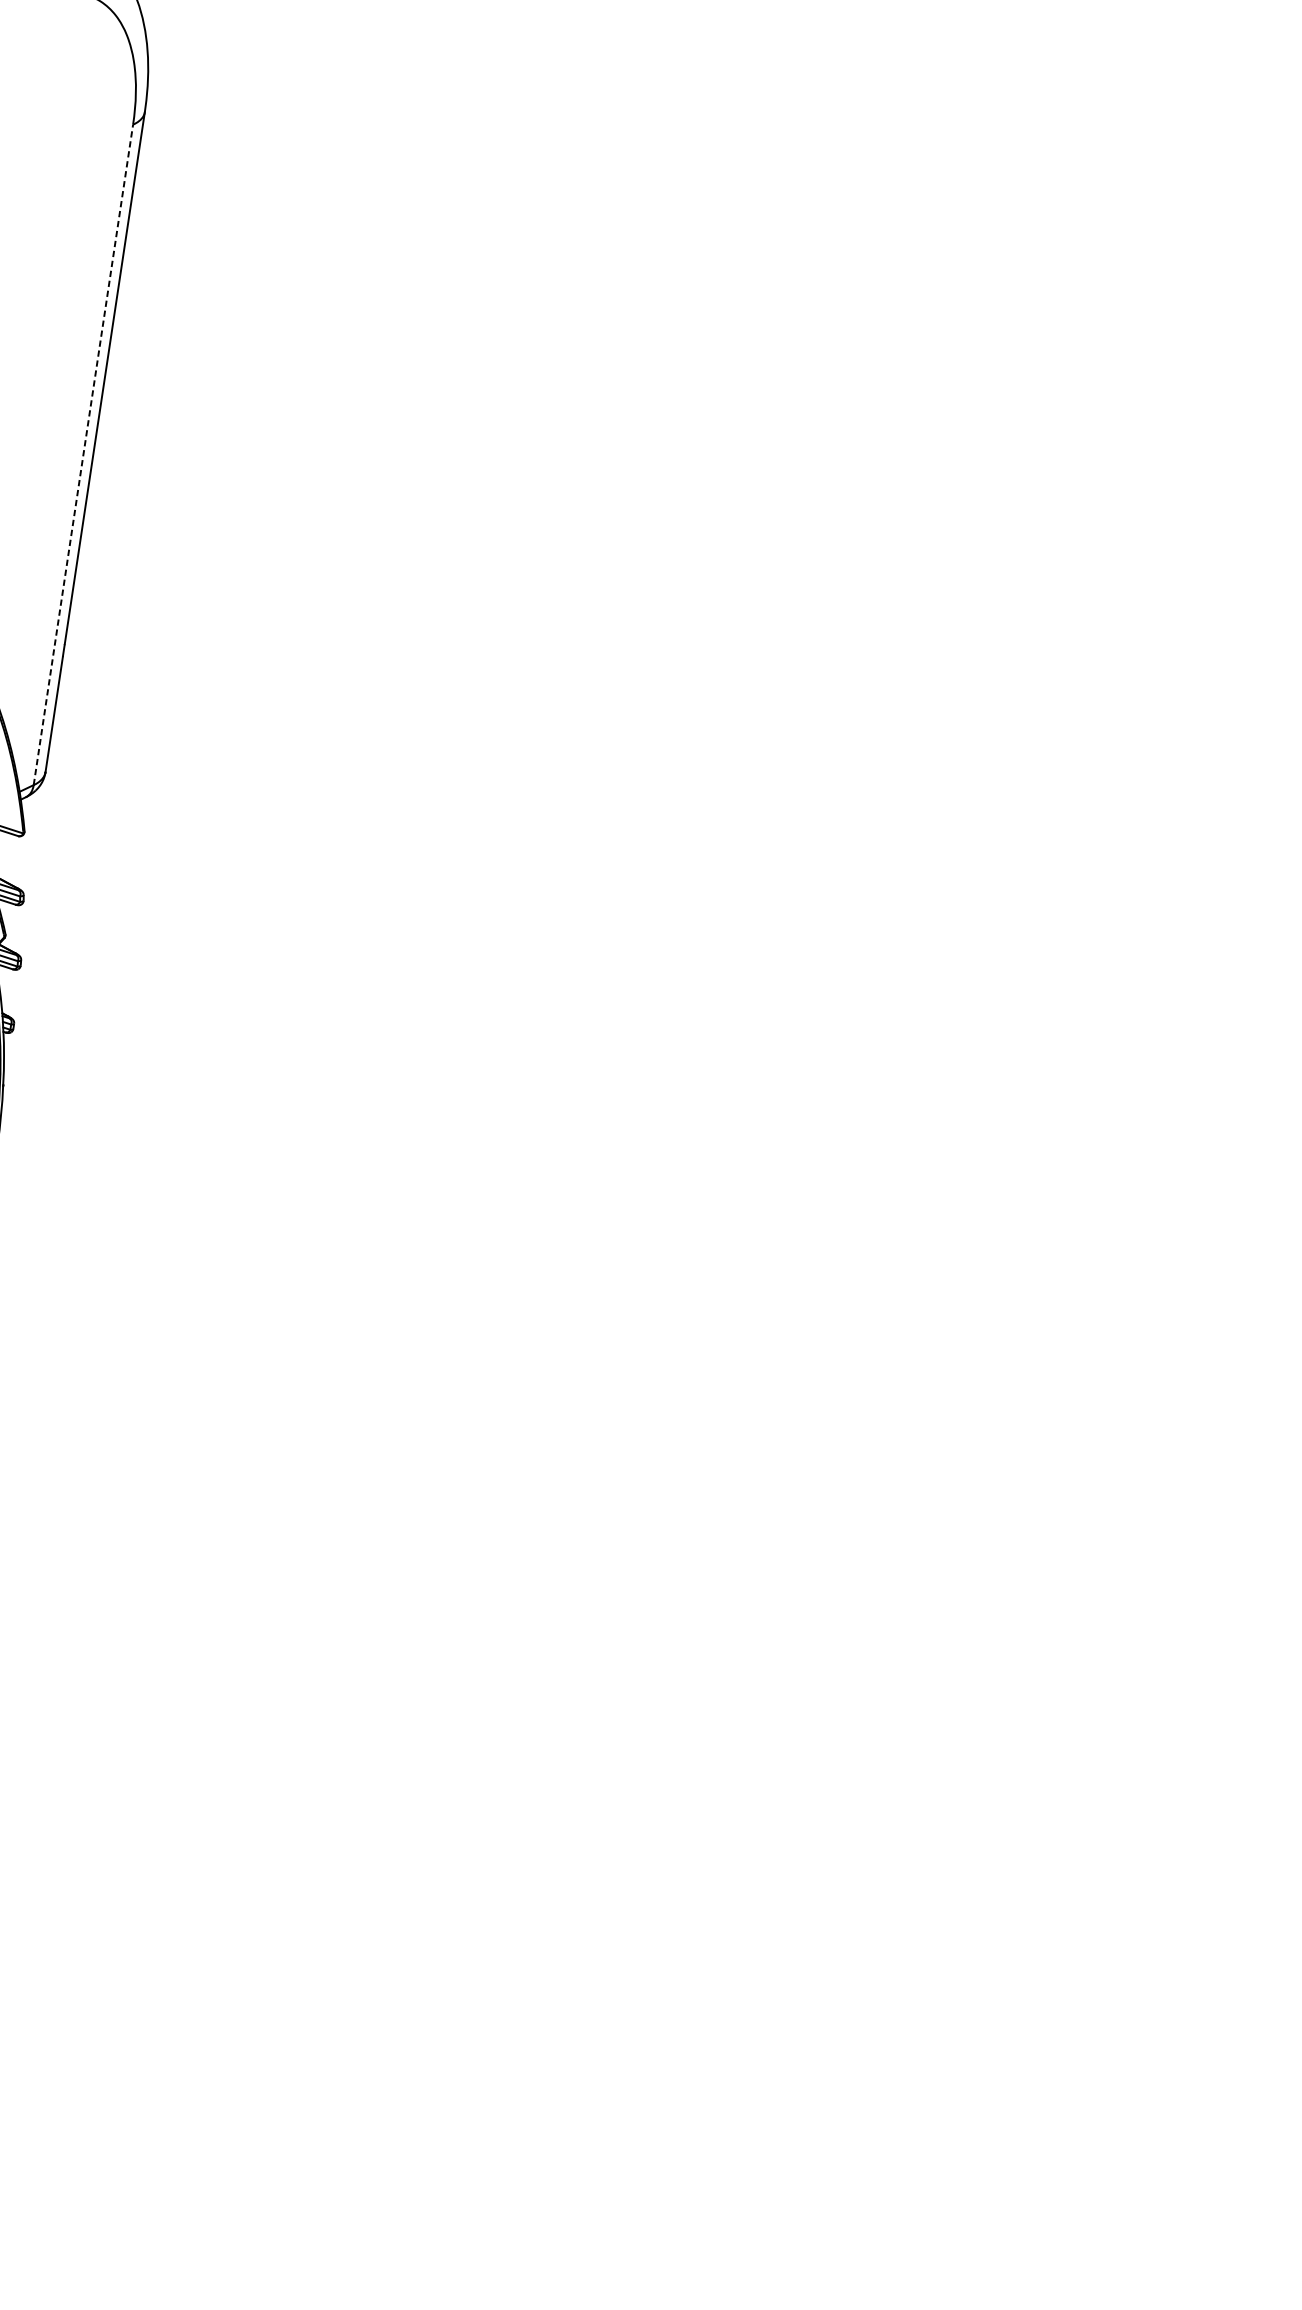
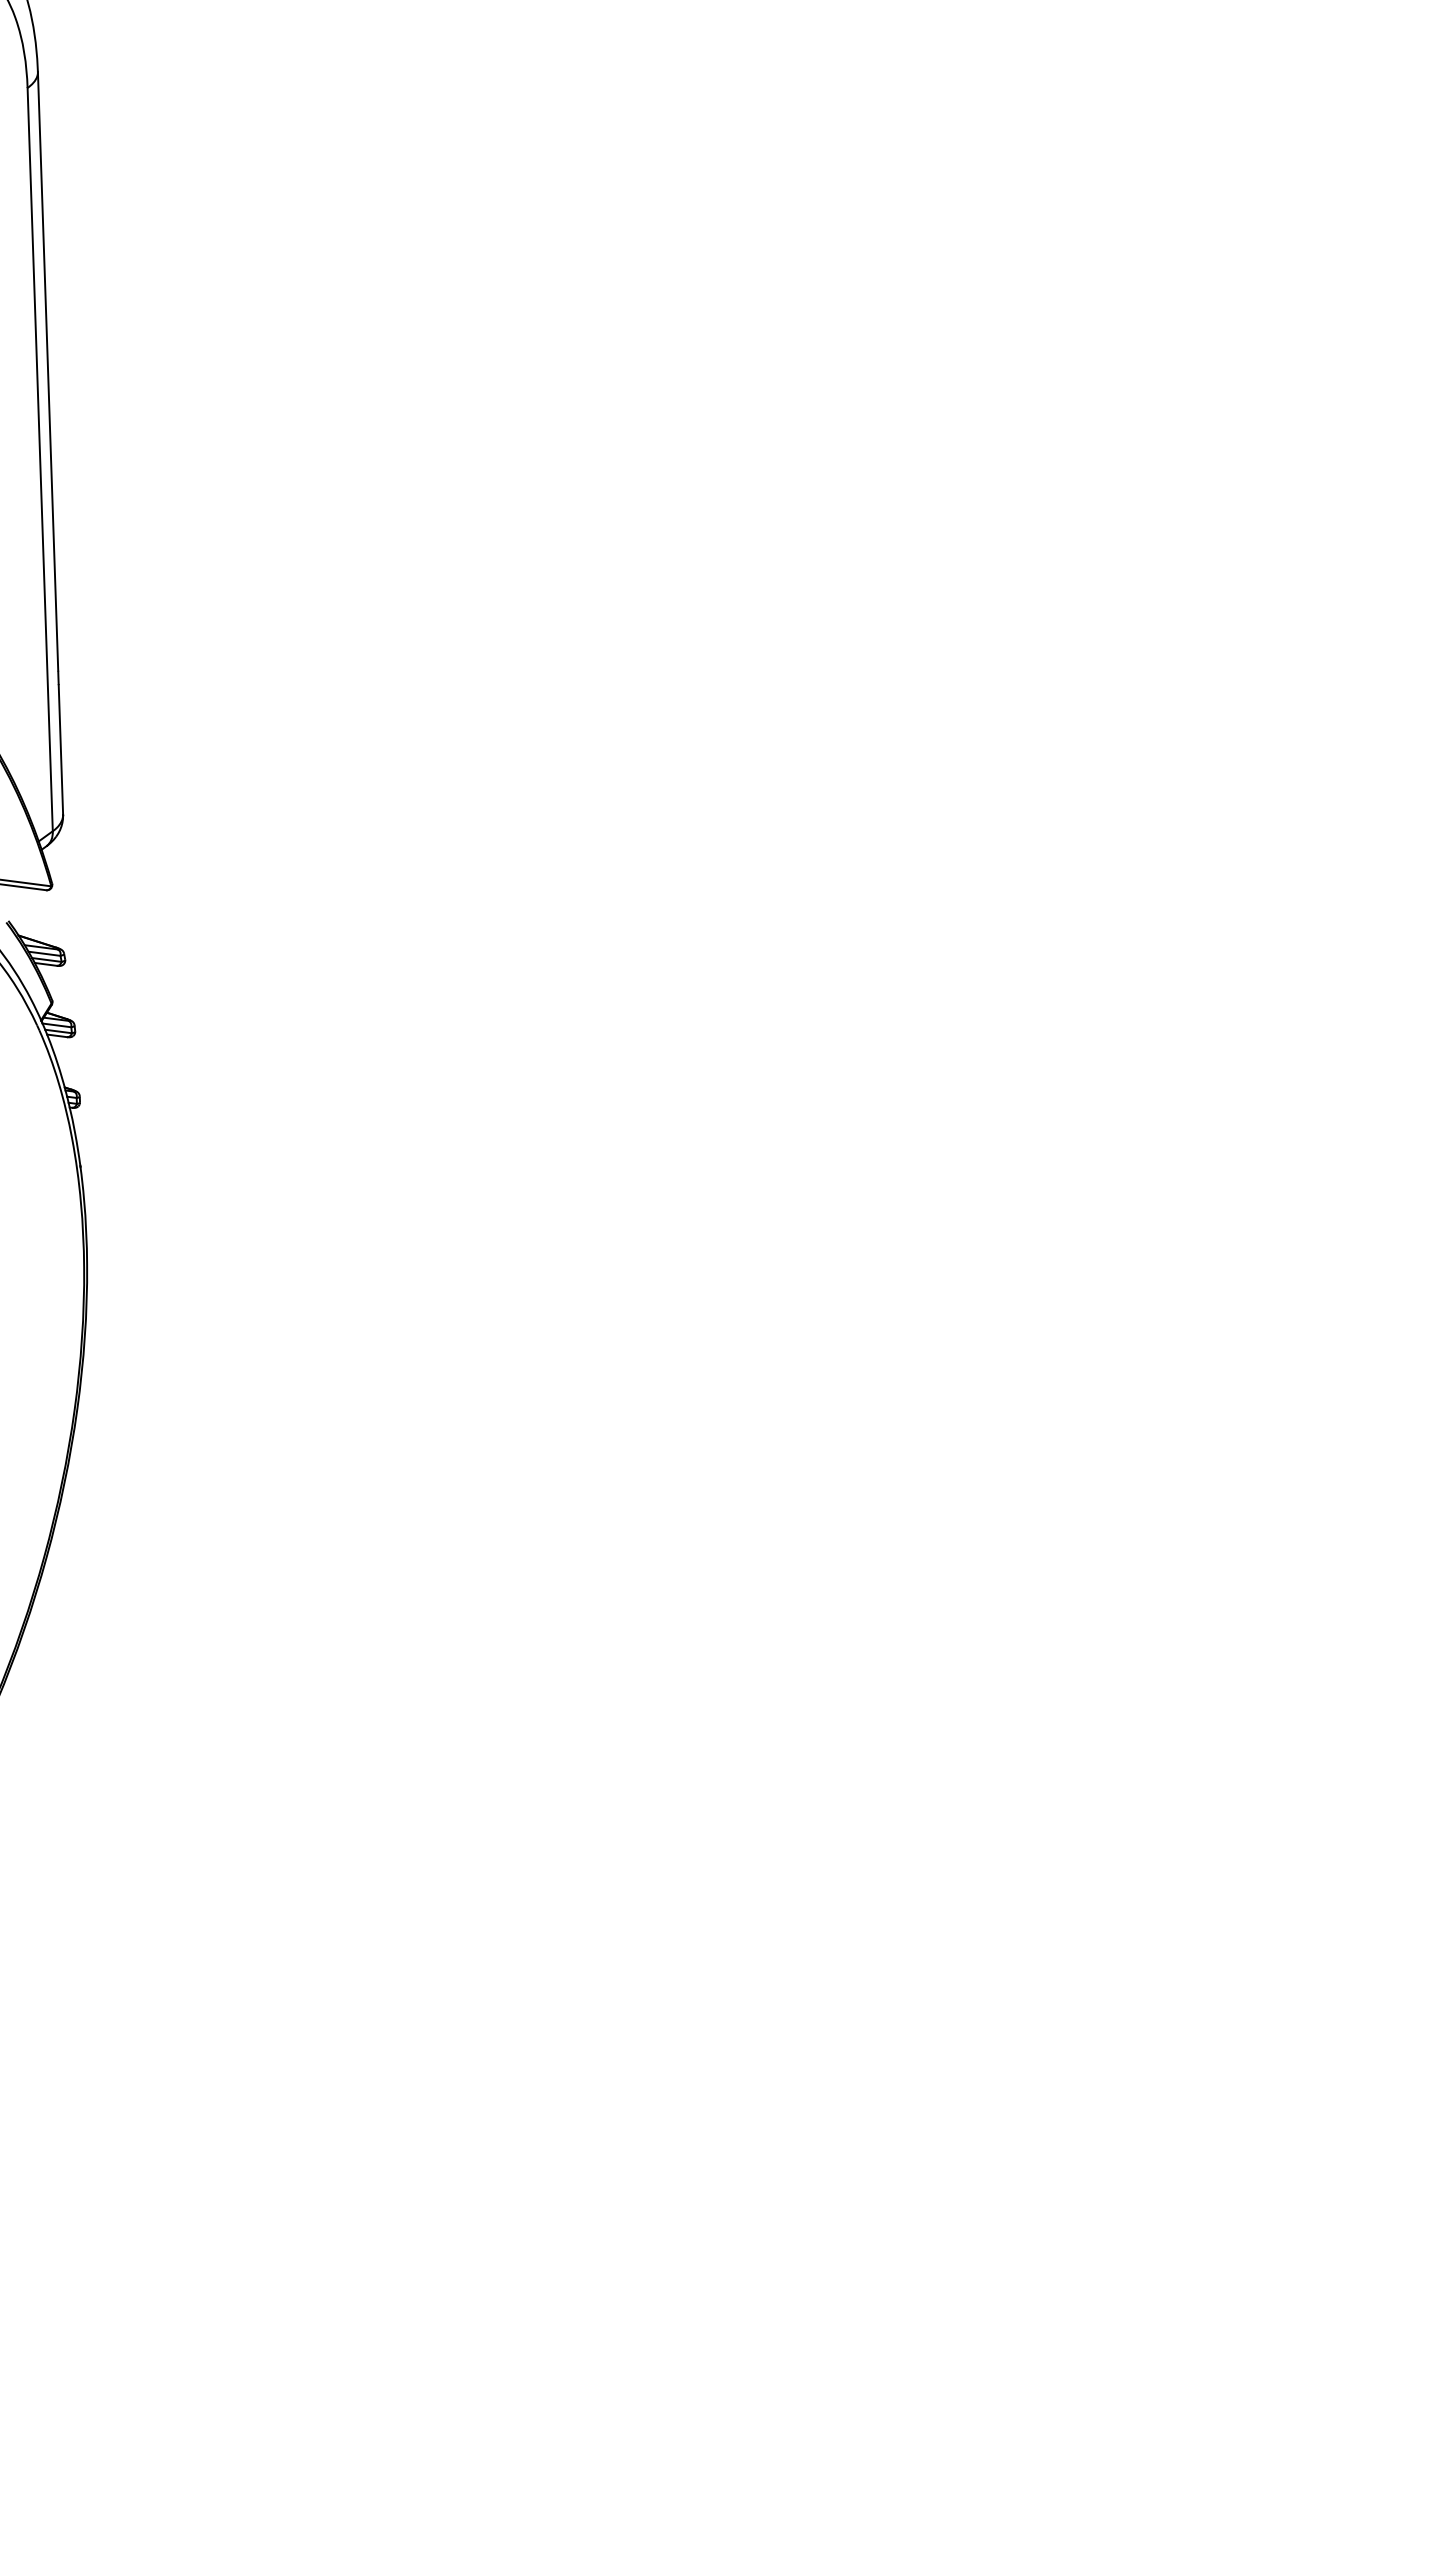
line: (83, 454) -> (40, 459), dashed -> solid

